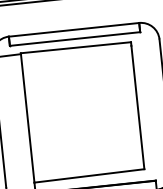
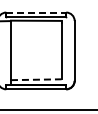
line: (74, 29) -> (36, 12), solid -> dashed
line: (89, 175) -> (36, 79), solid -> dashed

